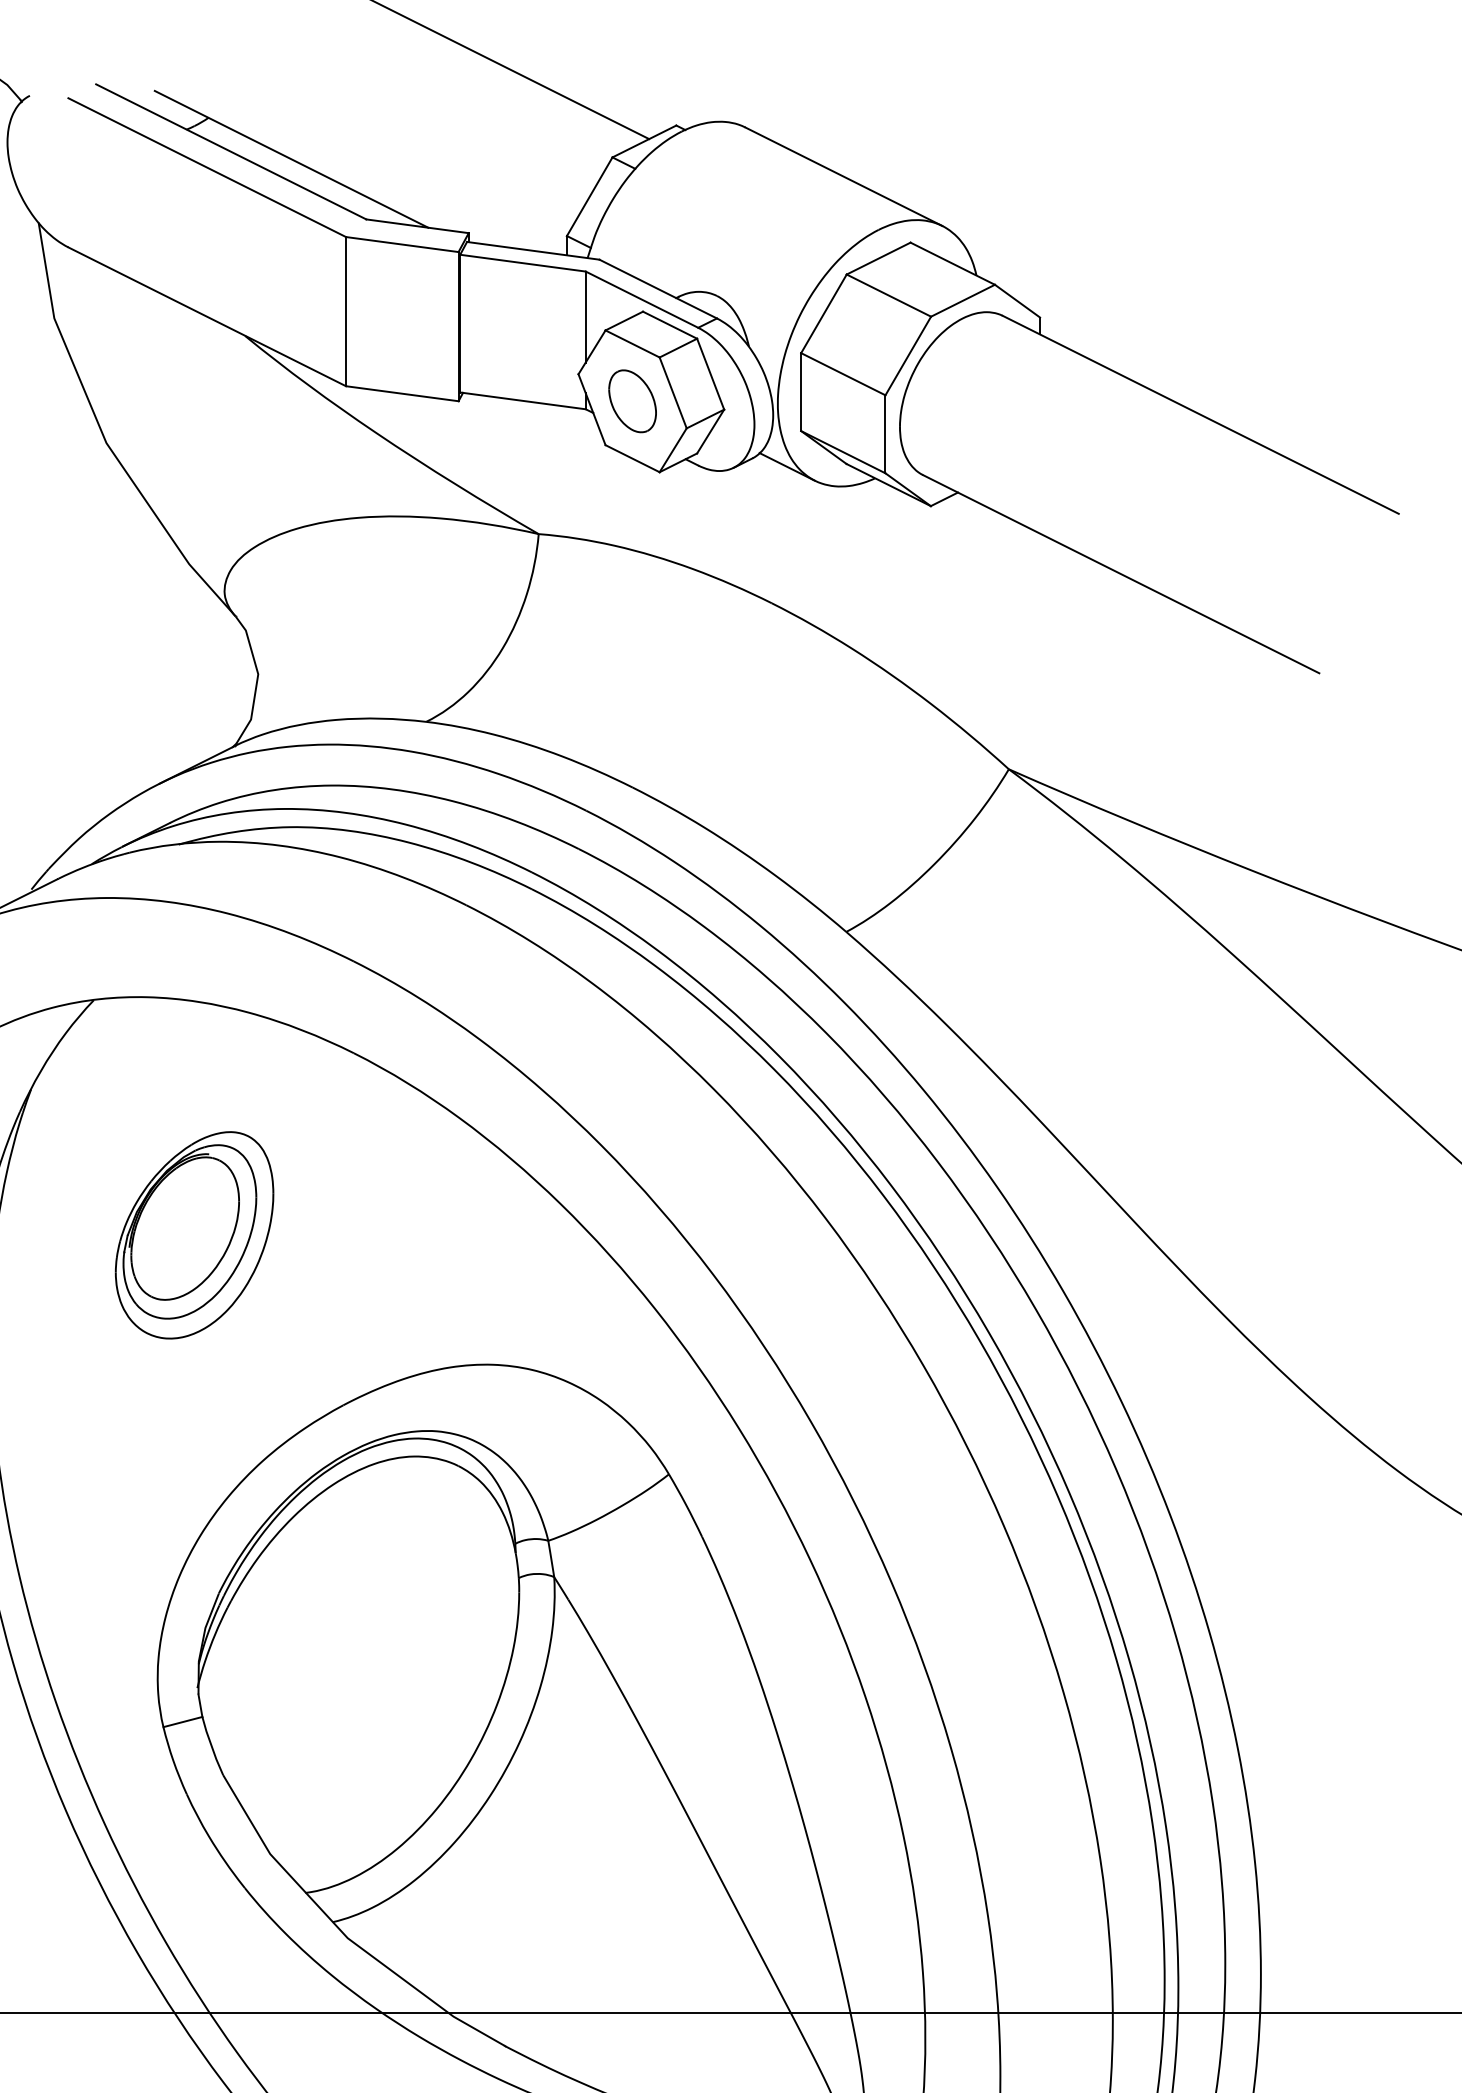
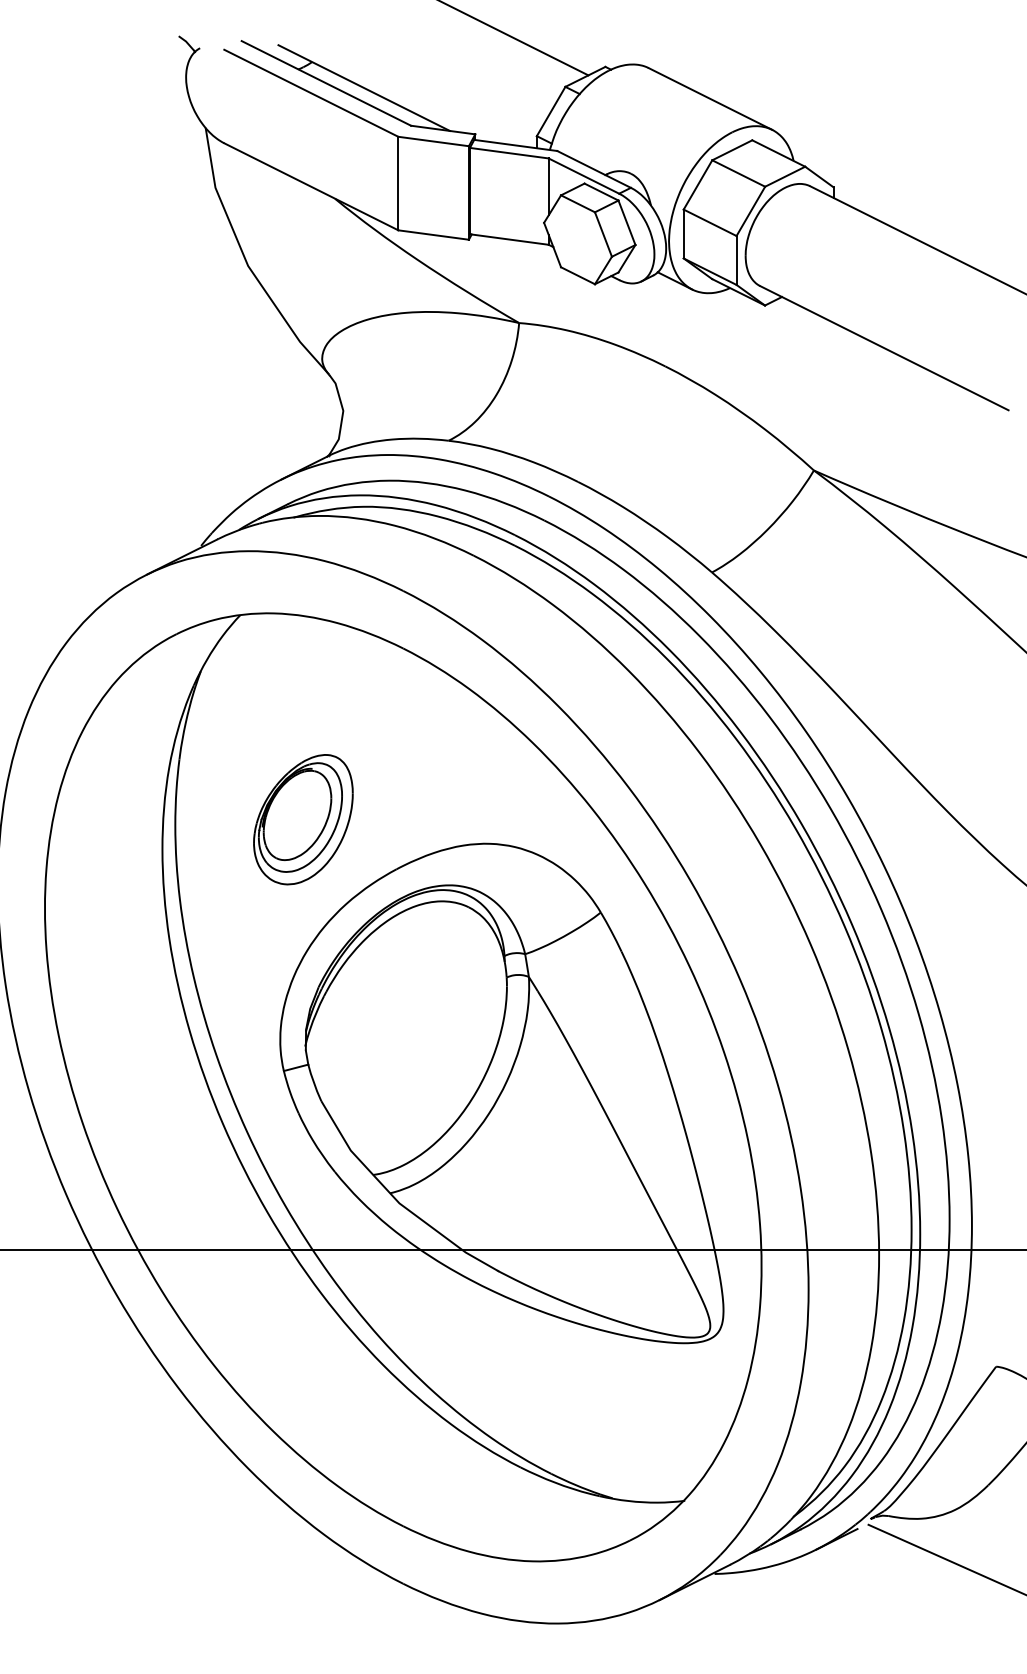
part: (631, 400) -> (577, 239), removed
part: (194, 1235) -> (303, 819), moved

